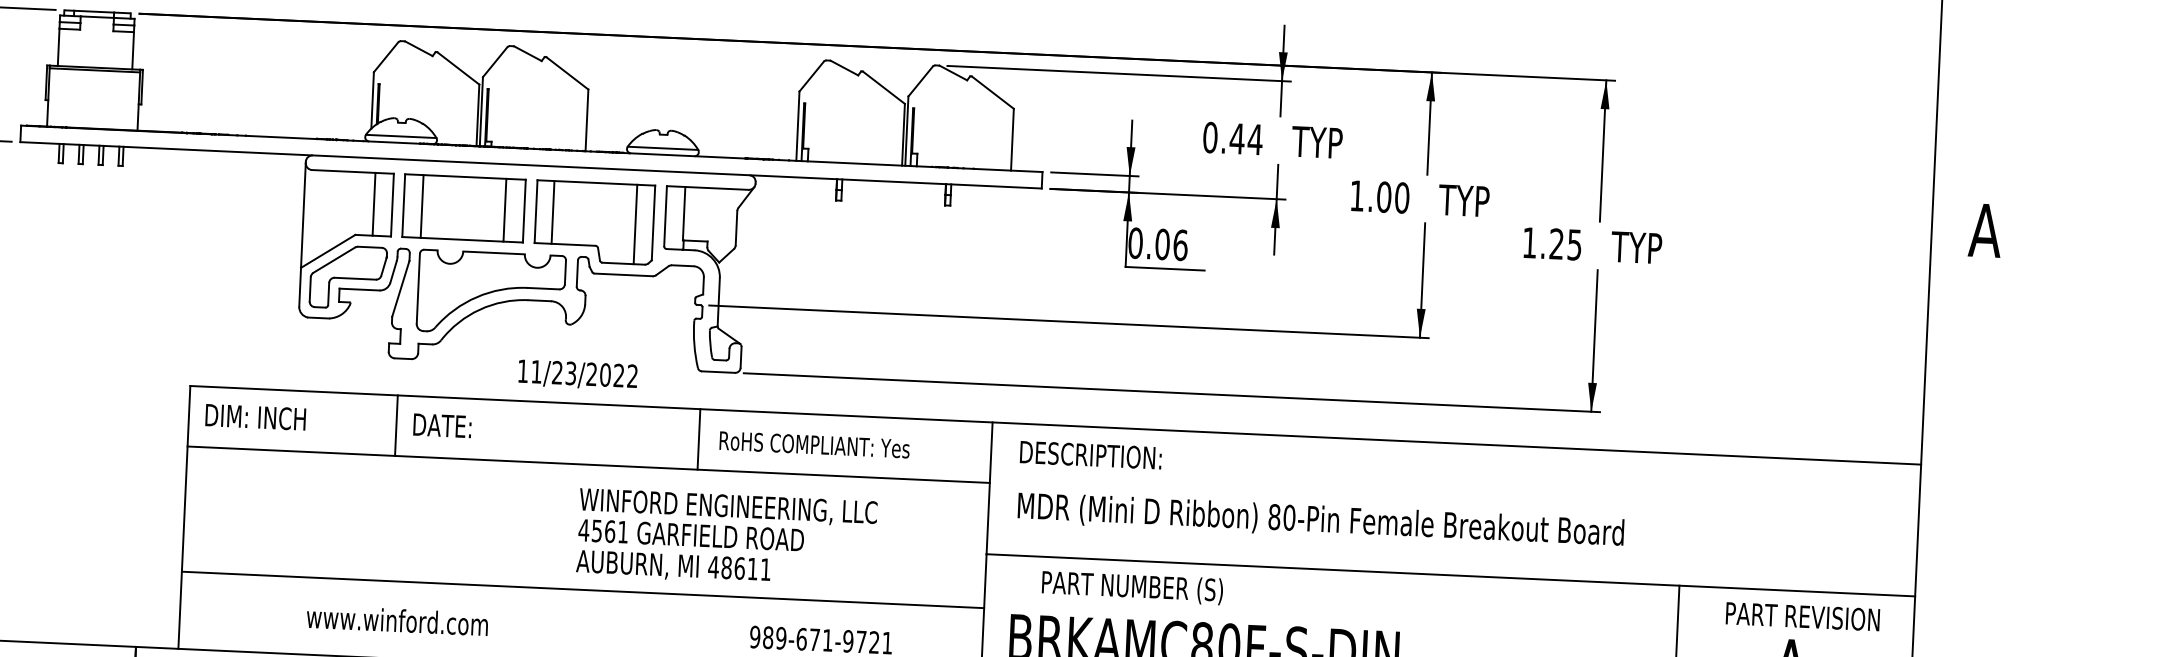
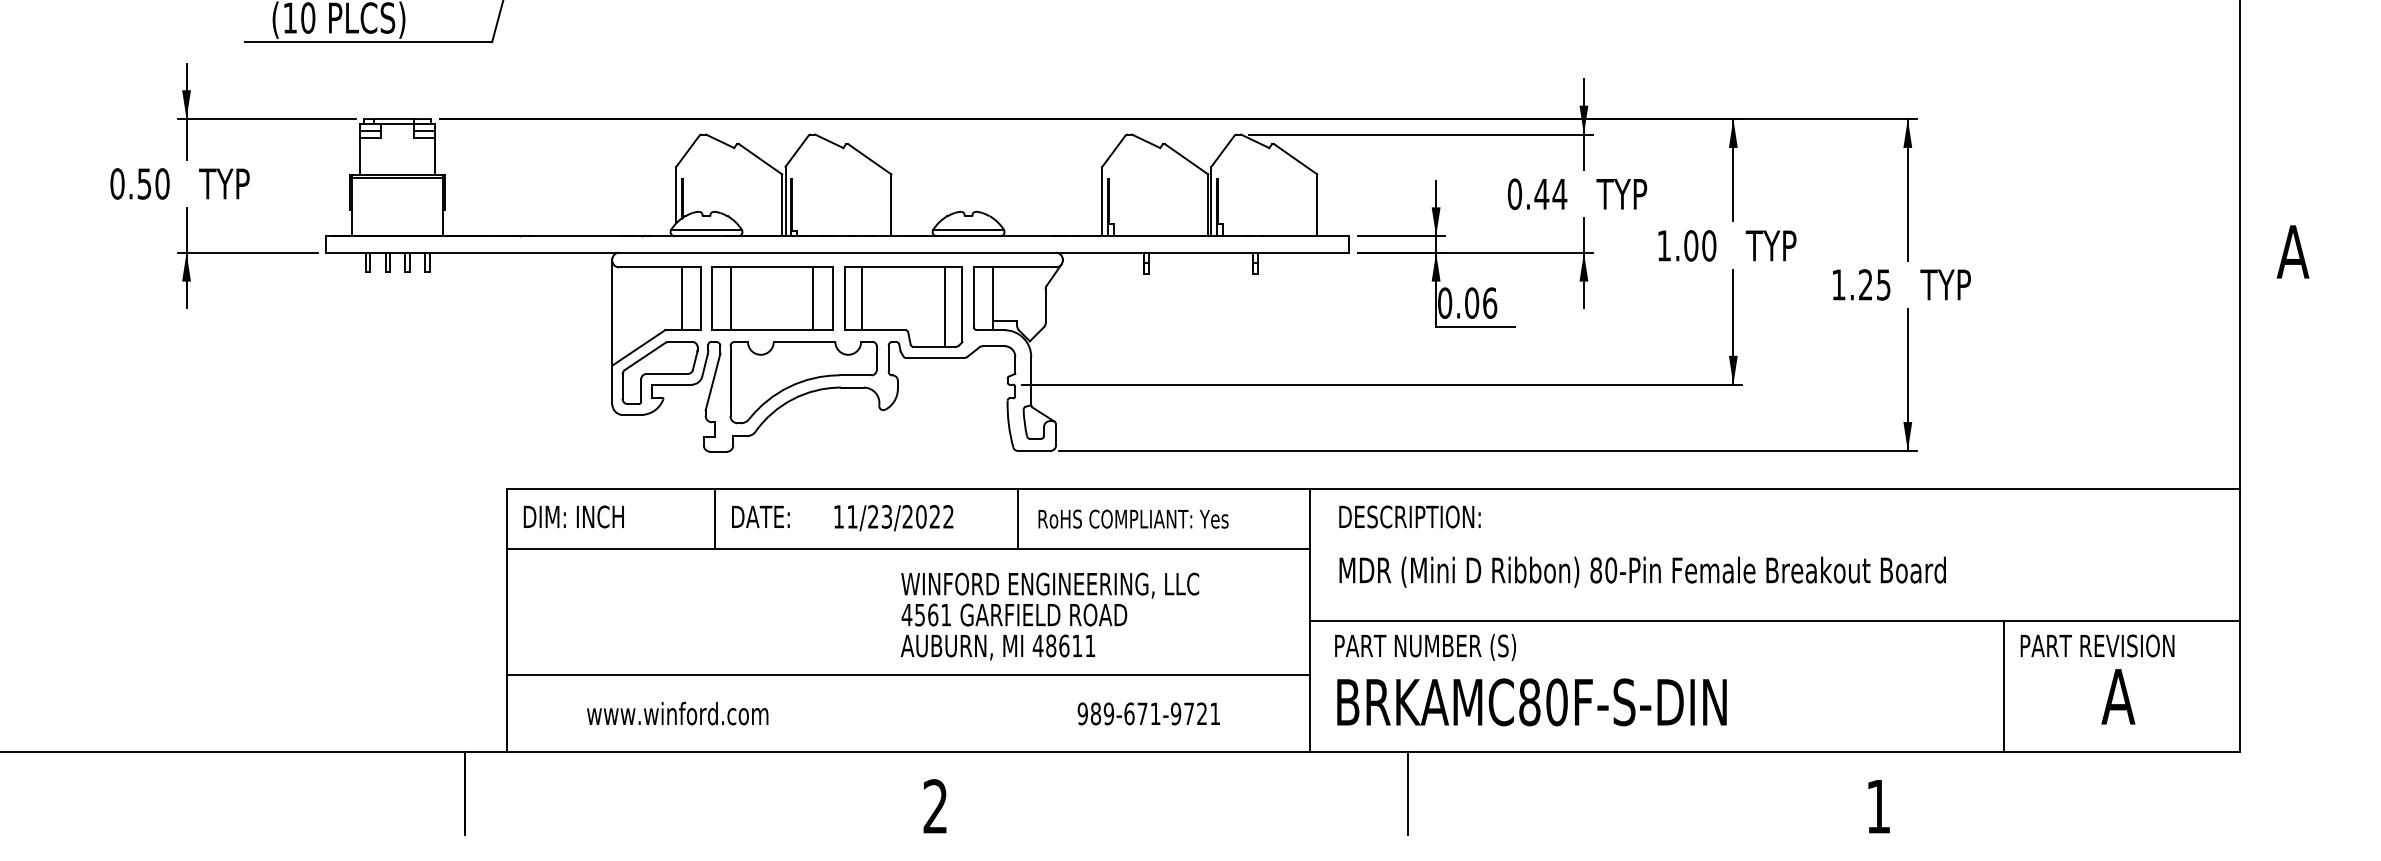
text: (577, 375) -> (893, 518), moved
text: (1132, 587) -> (1425, 647), moved
text: (1802, 616) -> (2097, 645), moved
text: (397, 620) -> (677, 713), moved

